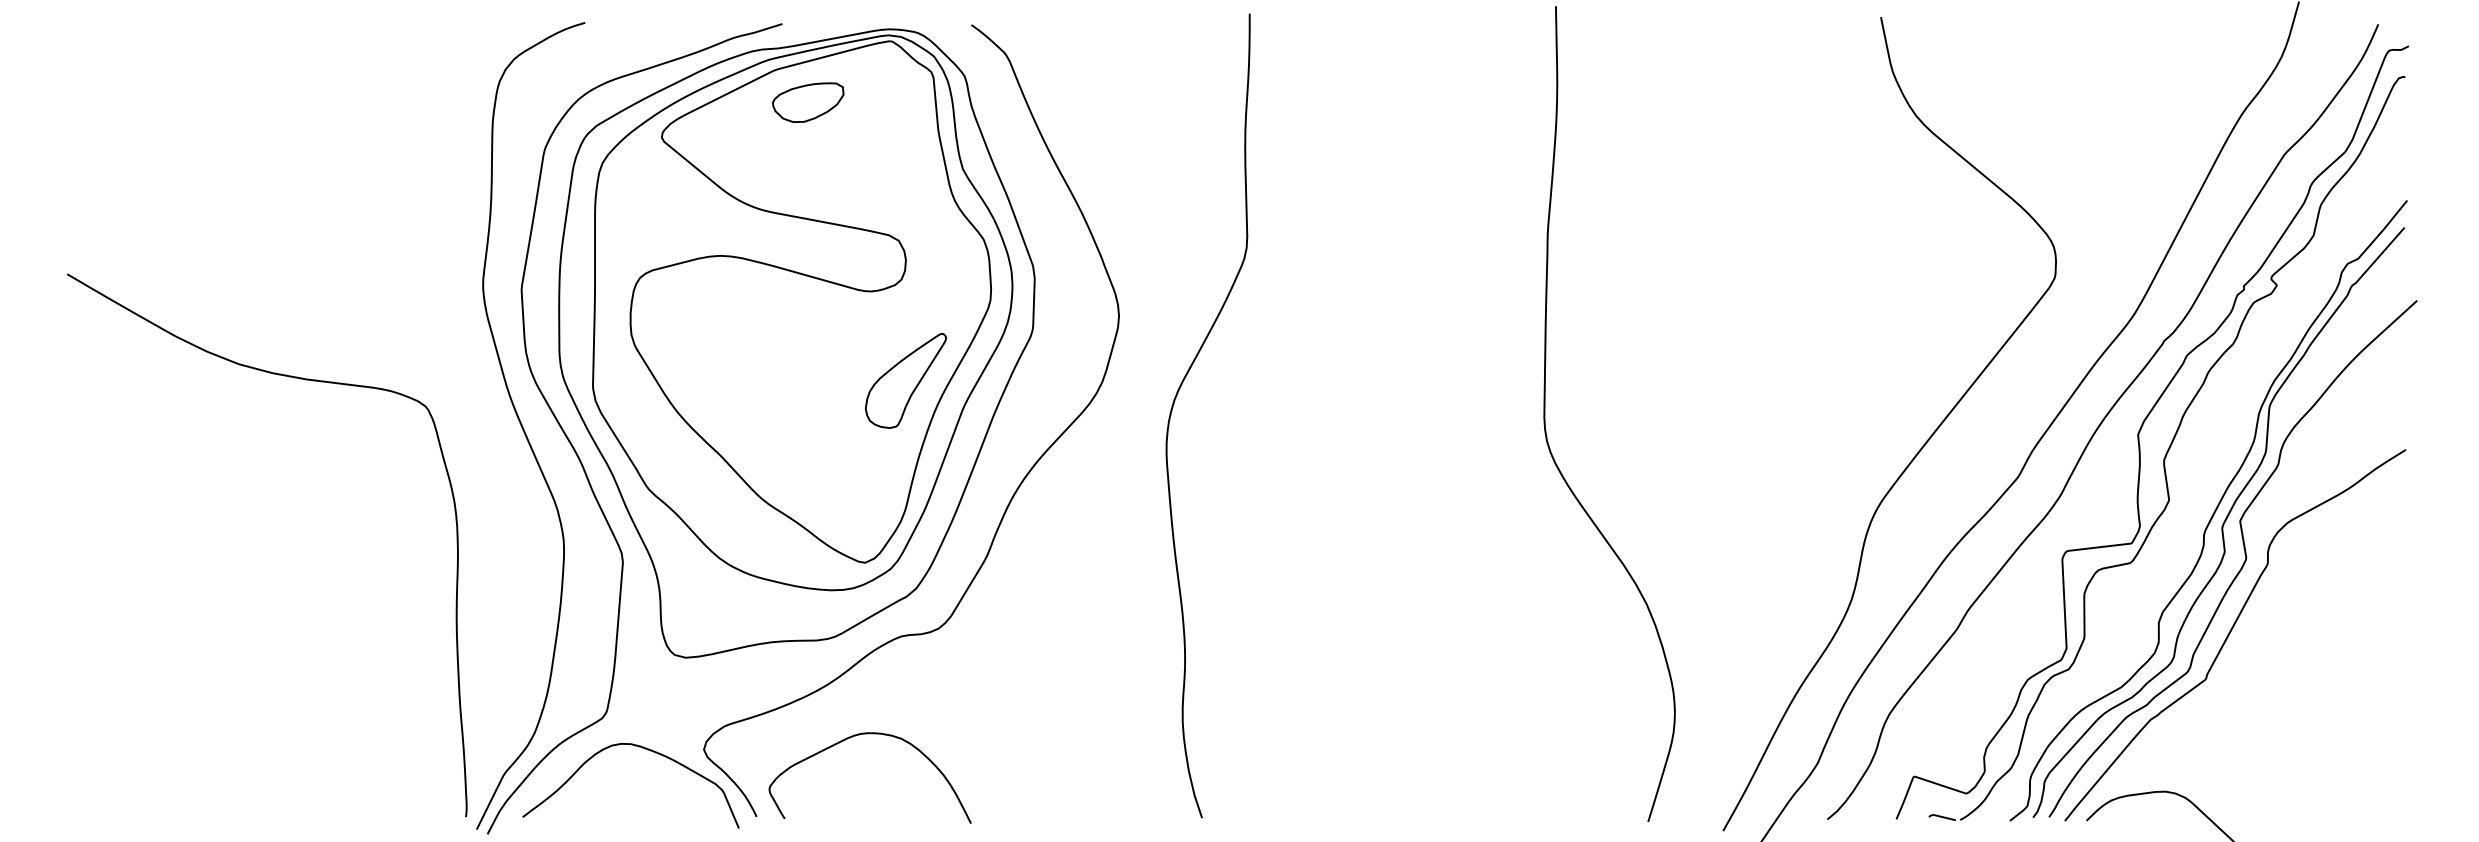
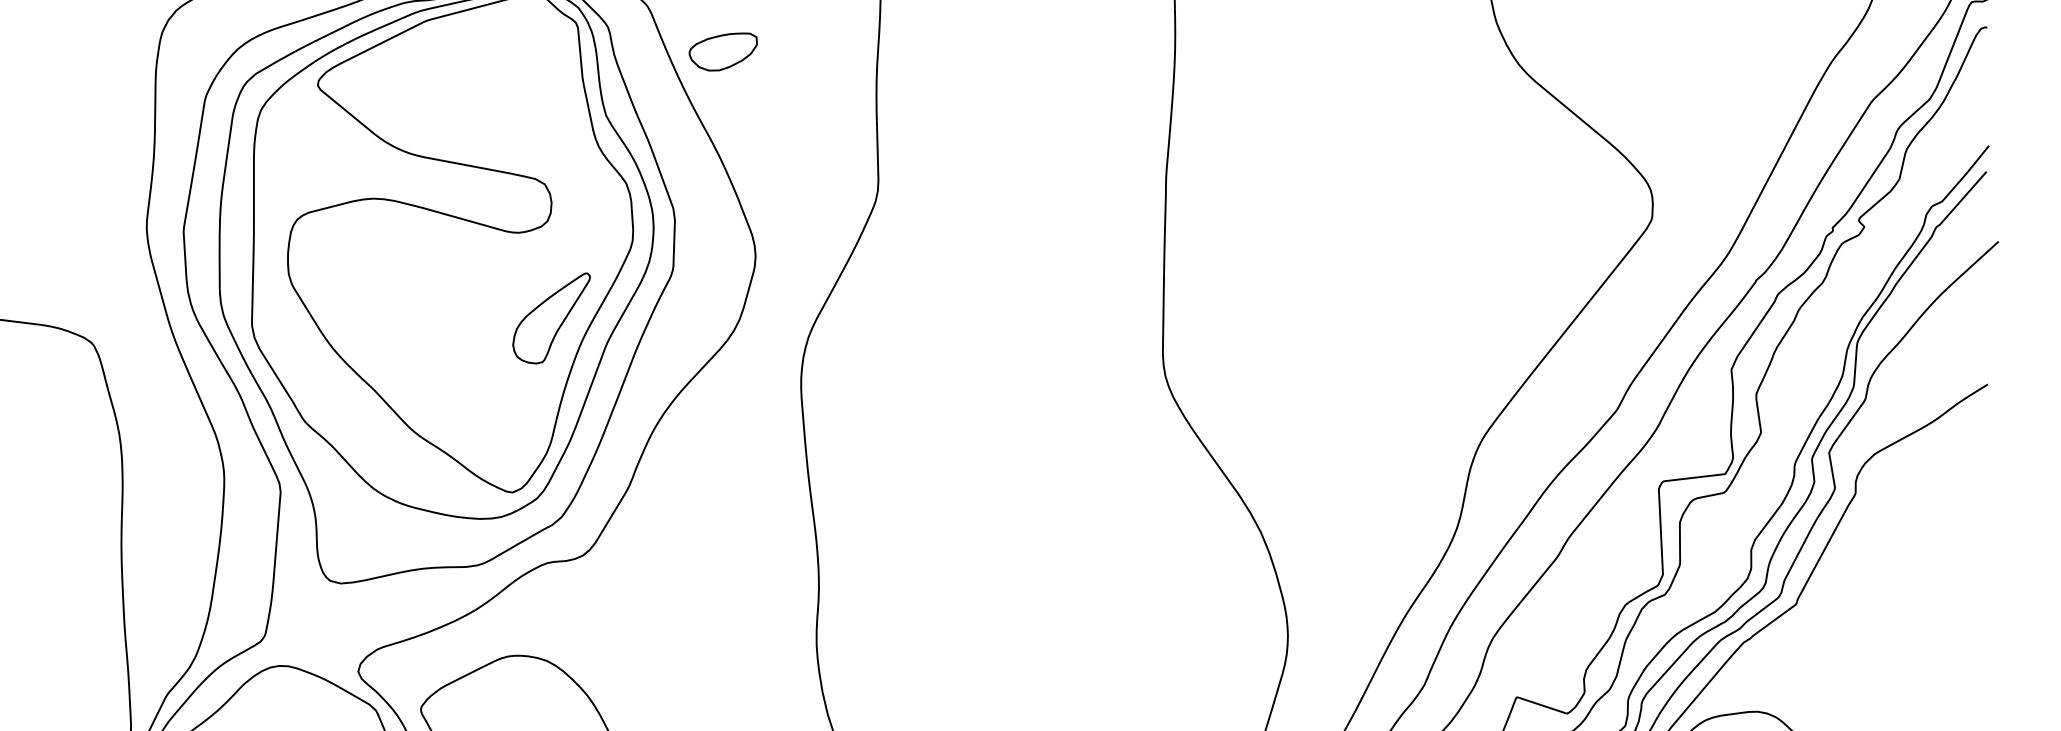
part: (808, 102) -> (723, 51), moved

